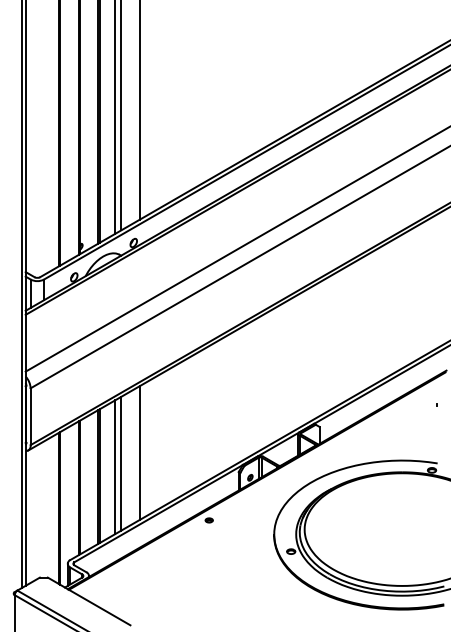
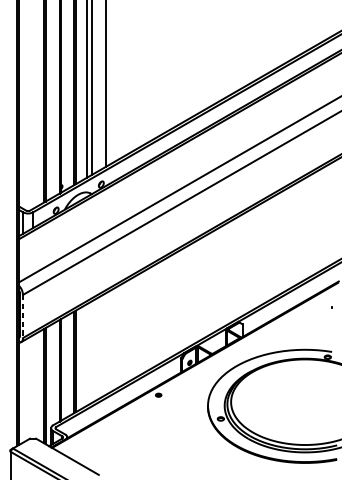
line: (30, 417) -> (22, 317), solid -> dashed
line: (139, 453) -> (105, 344), removed
line: (121, 463) -> (92, 352), removed
line: (115, 467) -> (87, 355), removed

